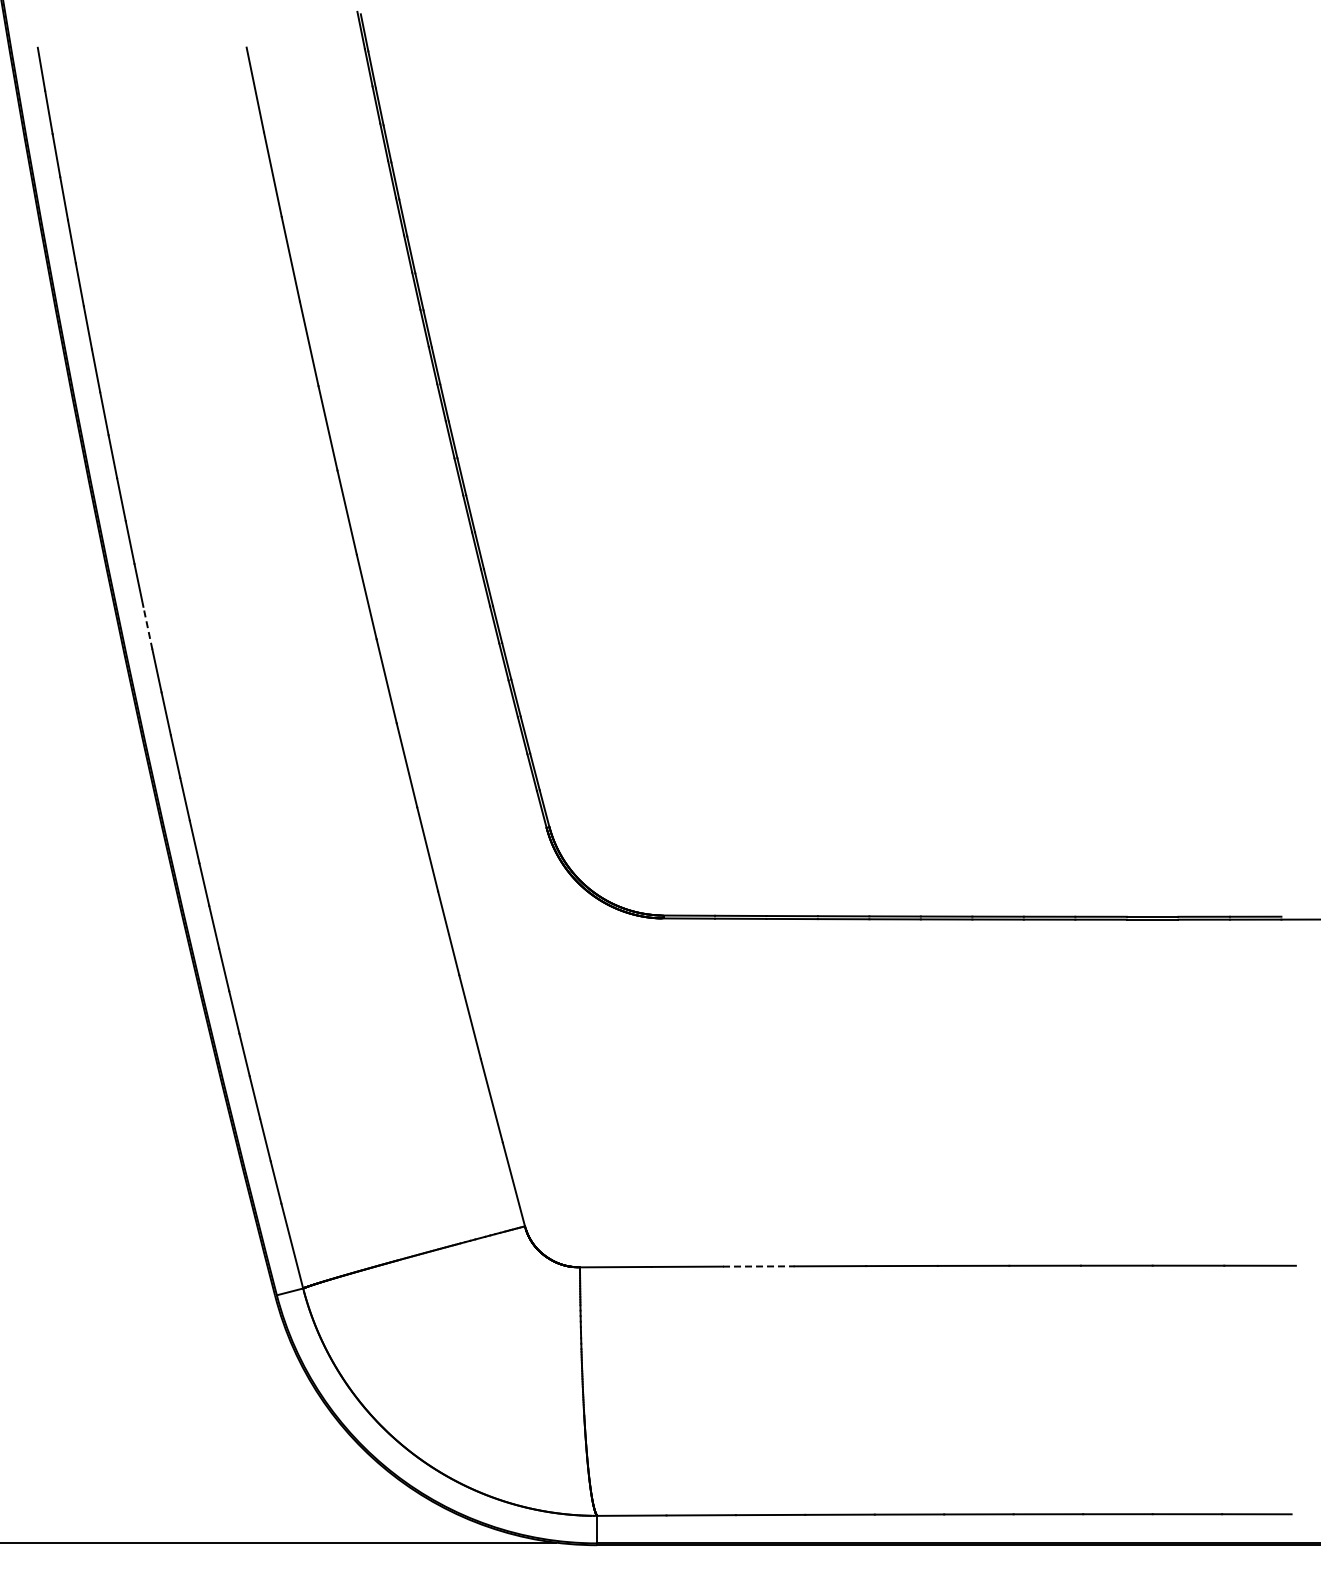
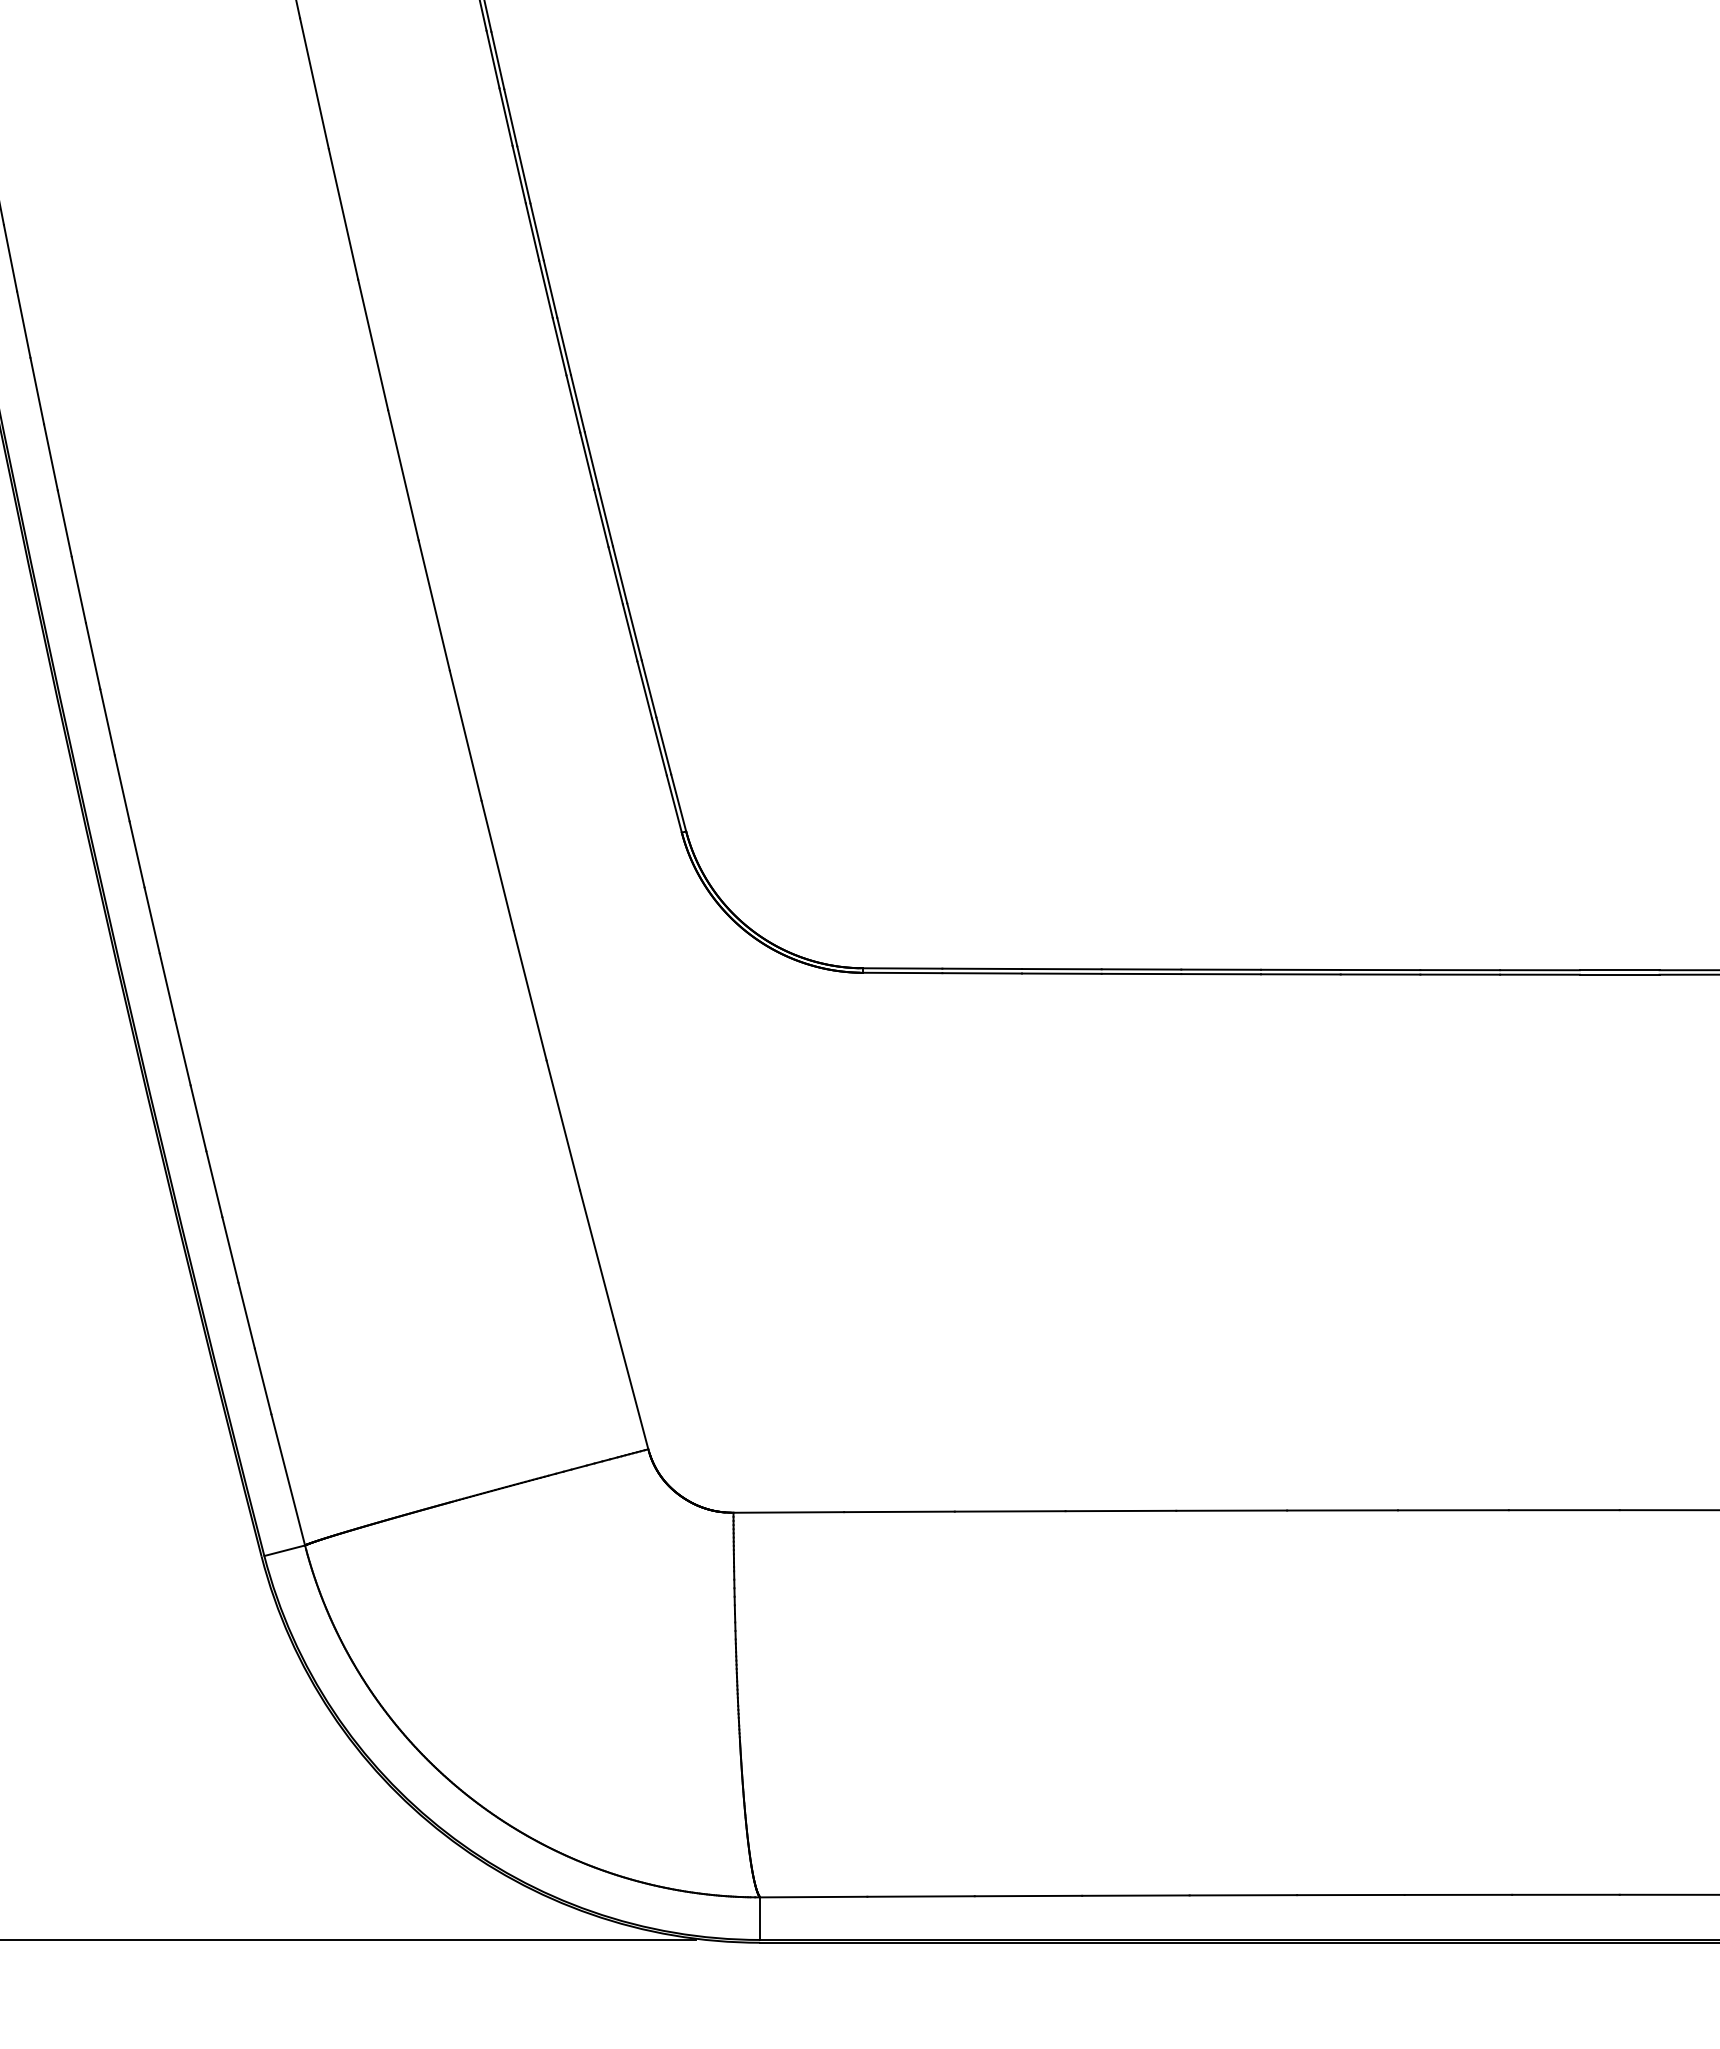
line: (147, 628) -> (64, 524), dashed -> solid
line: (758, 1266) -> (1009, 1511), dashed -> solid

